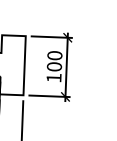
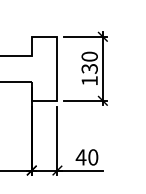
text: (54, 66) -> (89, 68), 100 -> 130

